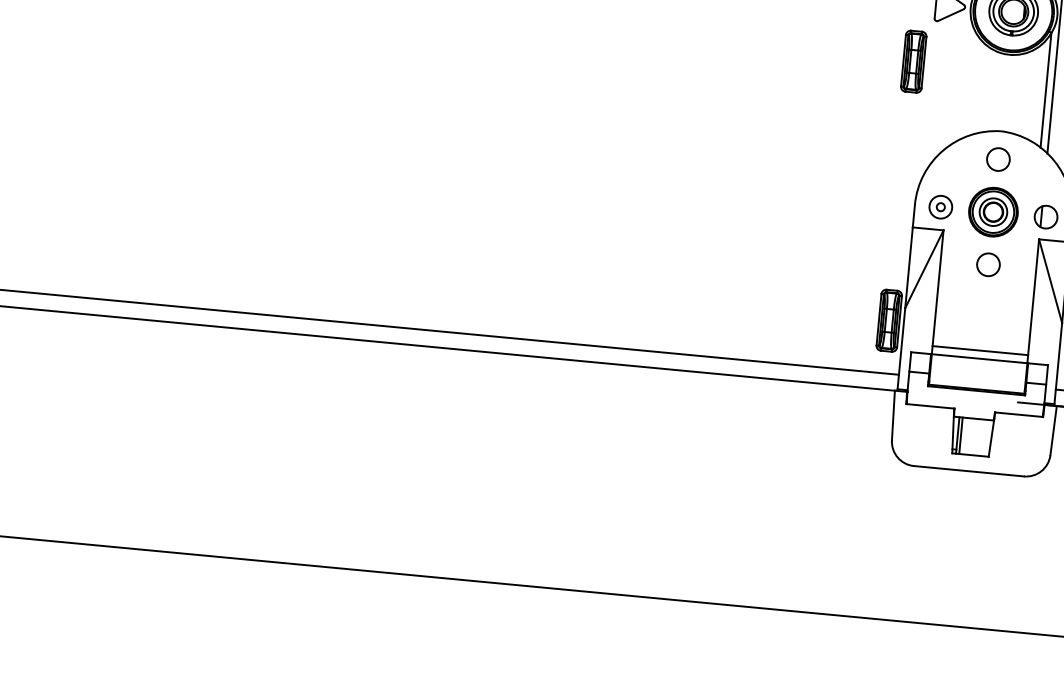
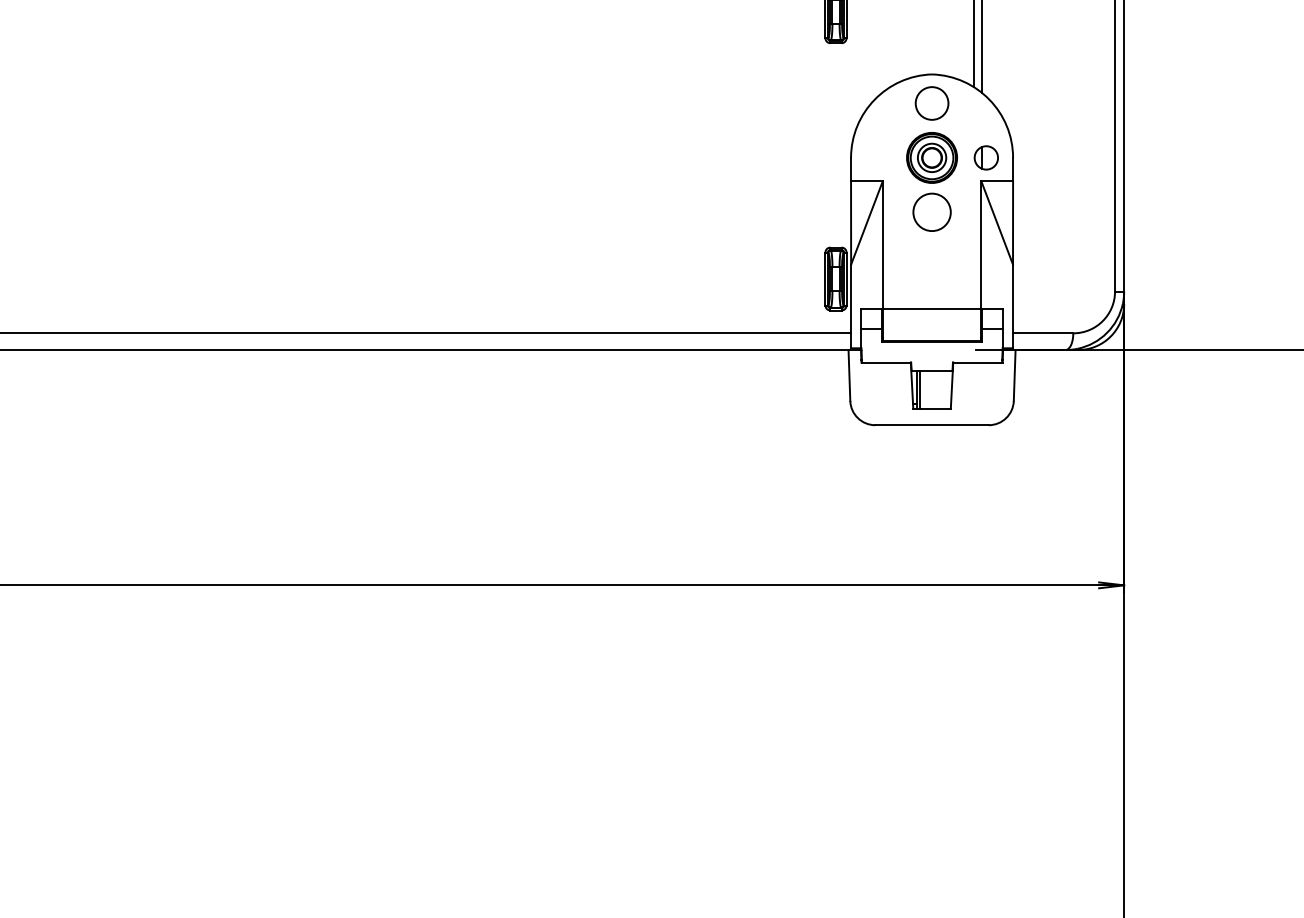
circle: (997, 159) -> (931, 103), size x1.4
part: (940, 206) -> (877, 157), removed
circle: (988, 264) -> (931, 211), size x1.6
line: (979, 350) -> (931, 300), removed

